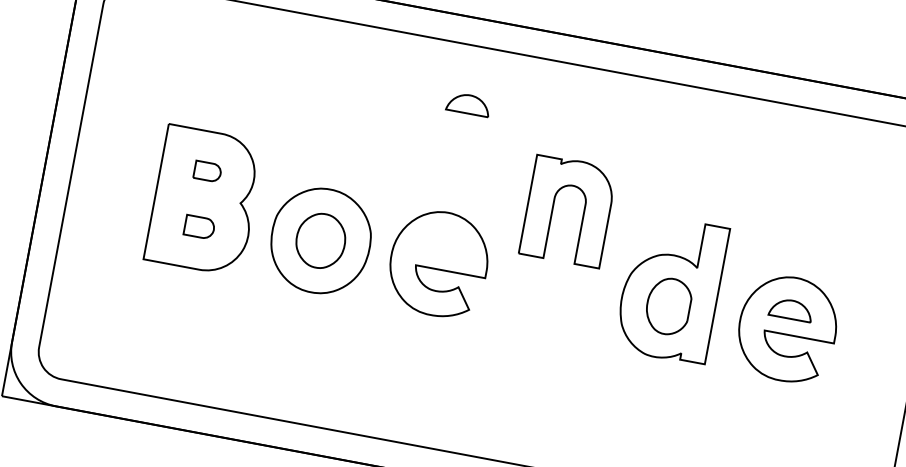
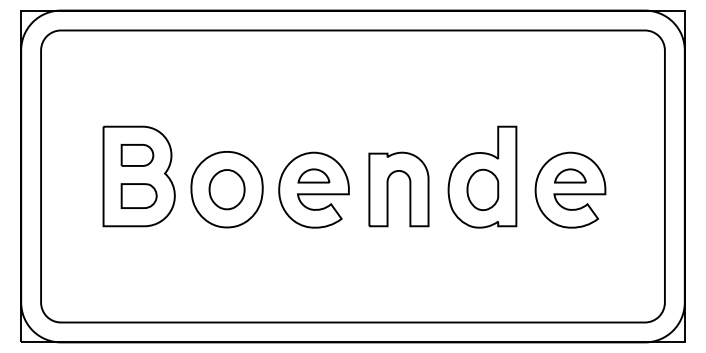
part: (468, 103) -> (313, 175), moved
part: (207, 171) -> (137, 155), size x1.67
part: (554, 208) -> (388, 189), moved
part: (198, 226) -> (138, 195), size x1.67

